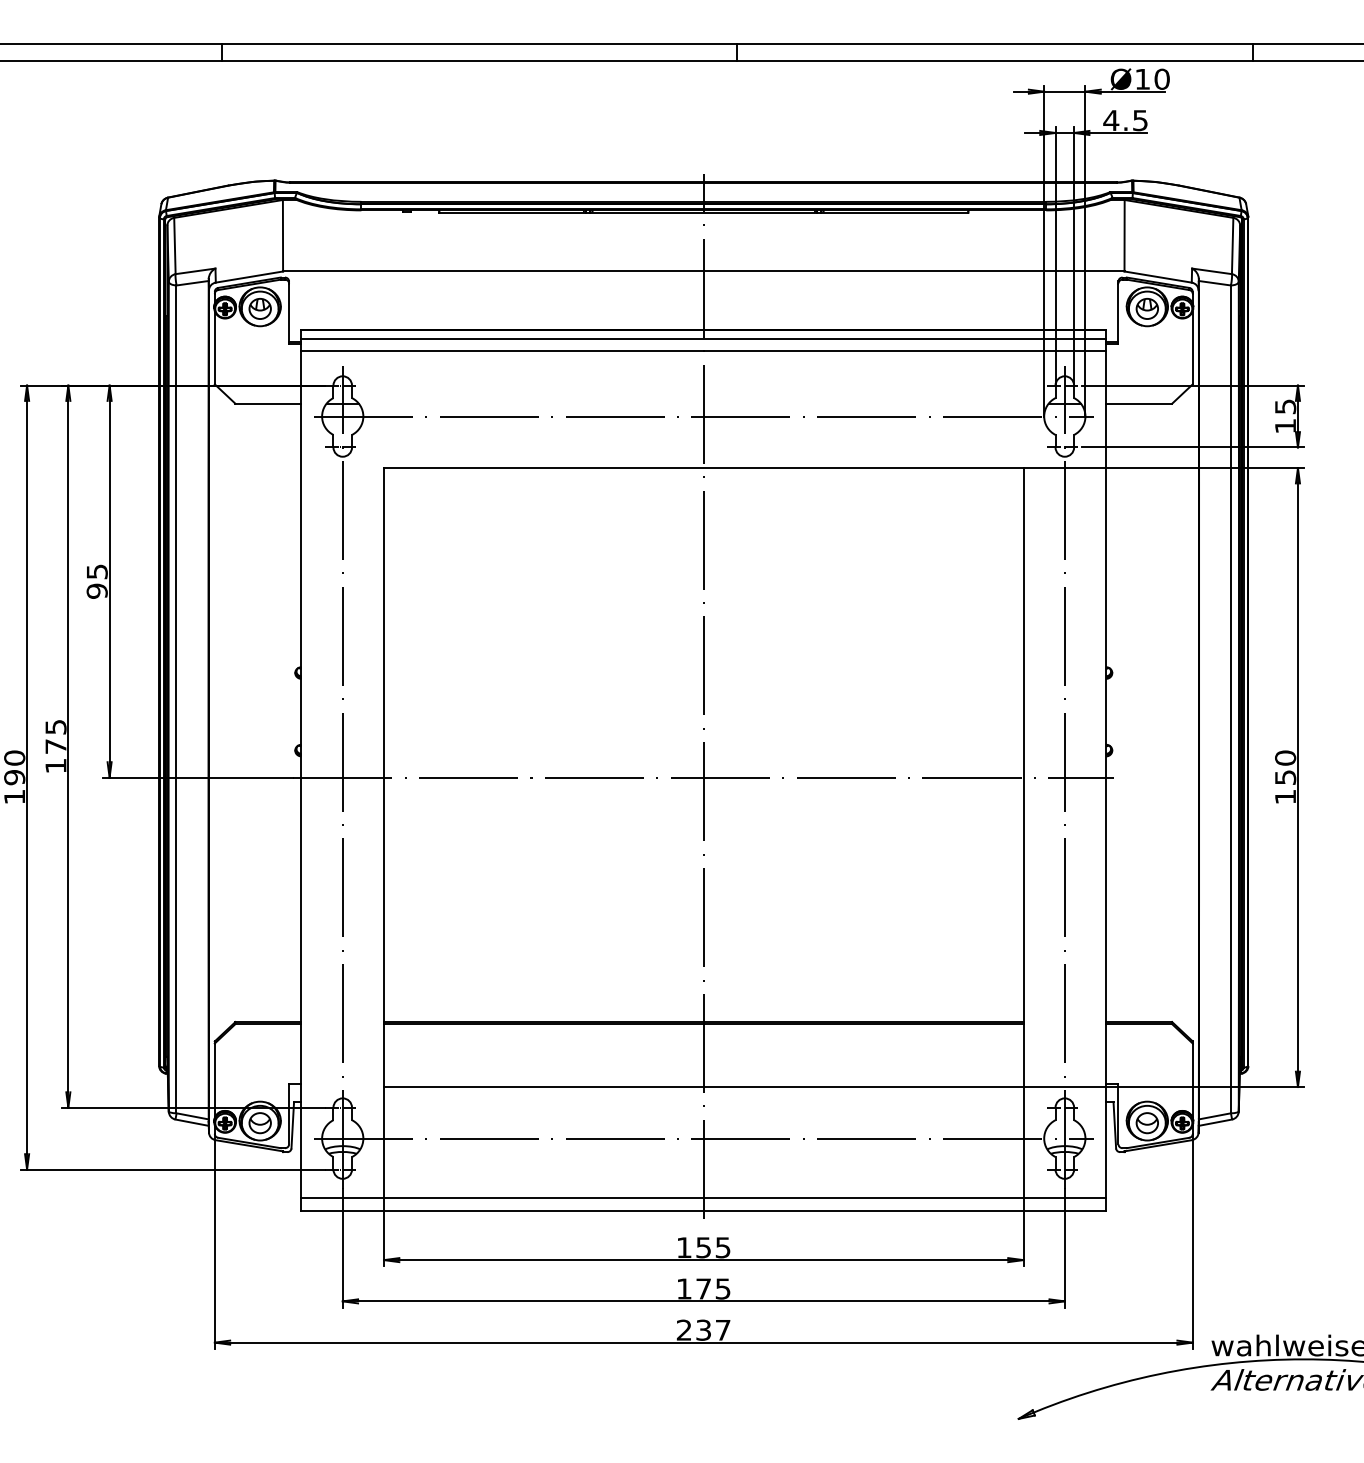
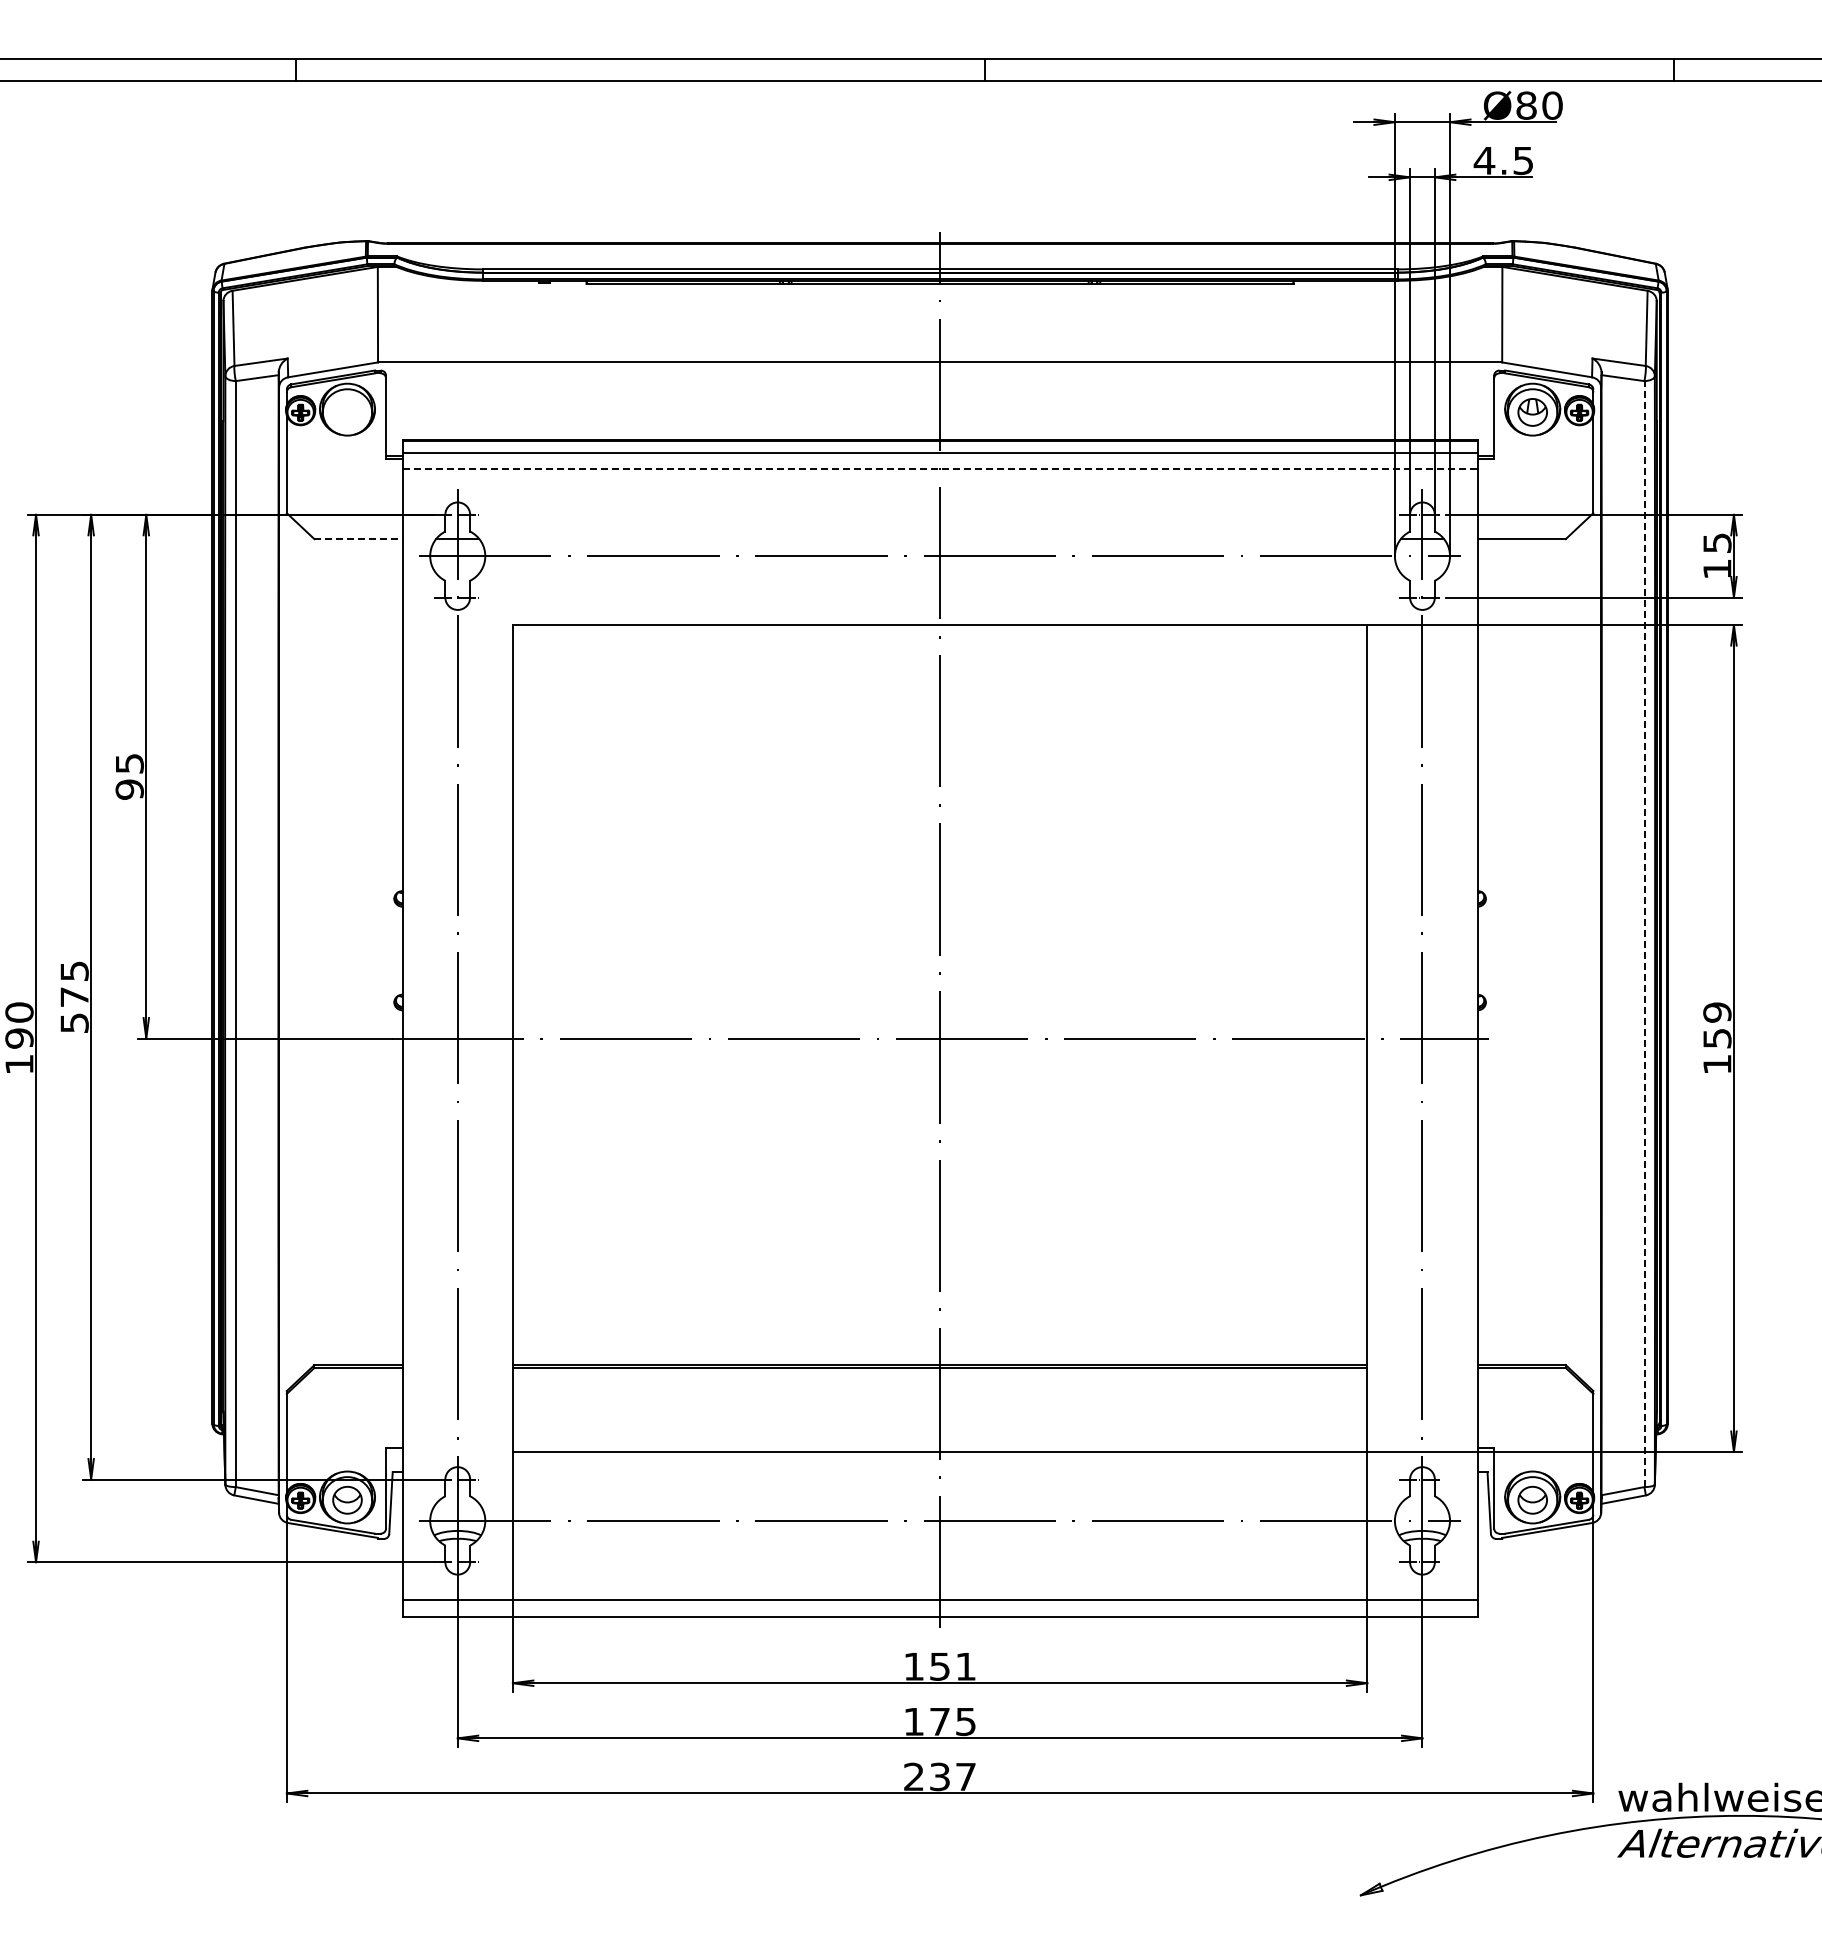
text: (1142, 79) -> (1526, 105), Ø10 -> Ø80
part: (260, 308) -> (347, 412), removed
line: (704, 350) -> (940, 468), solid -> dashed
line: (269, 404) -> (359, 539), solid -> dashed
line: (1231, 699) -> (1644, 934), solid -> dashed
text: (1285, 758) -> (1717, 1012), 150 -> 159
text: (55, 765) -> (74, 1022), 175 -> 575
text: (722, 1247) -> (965, 1666), 155 -> 151

